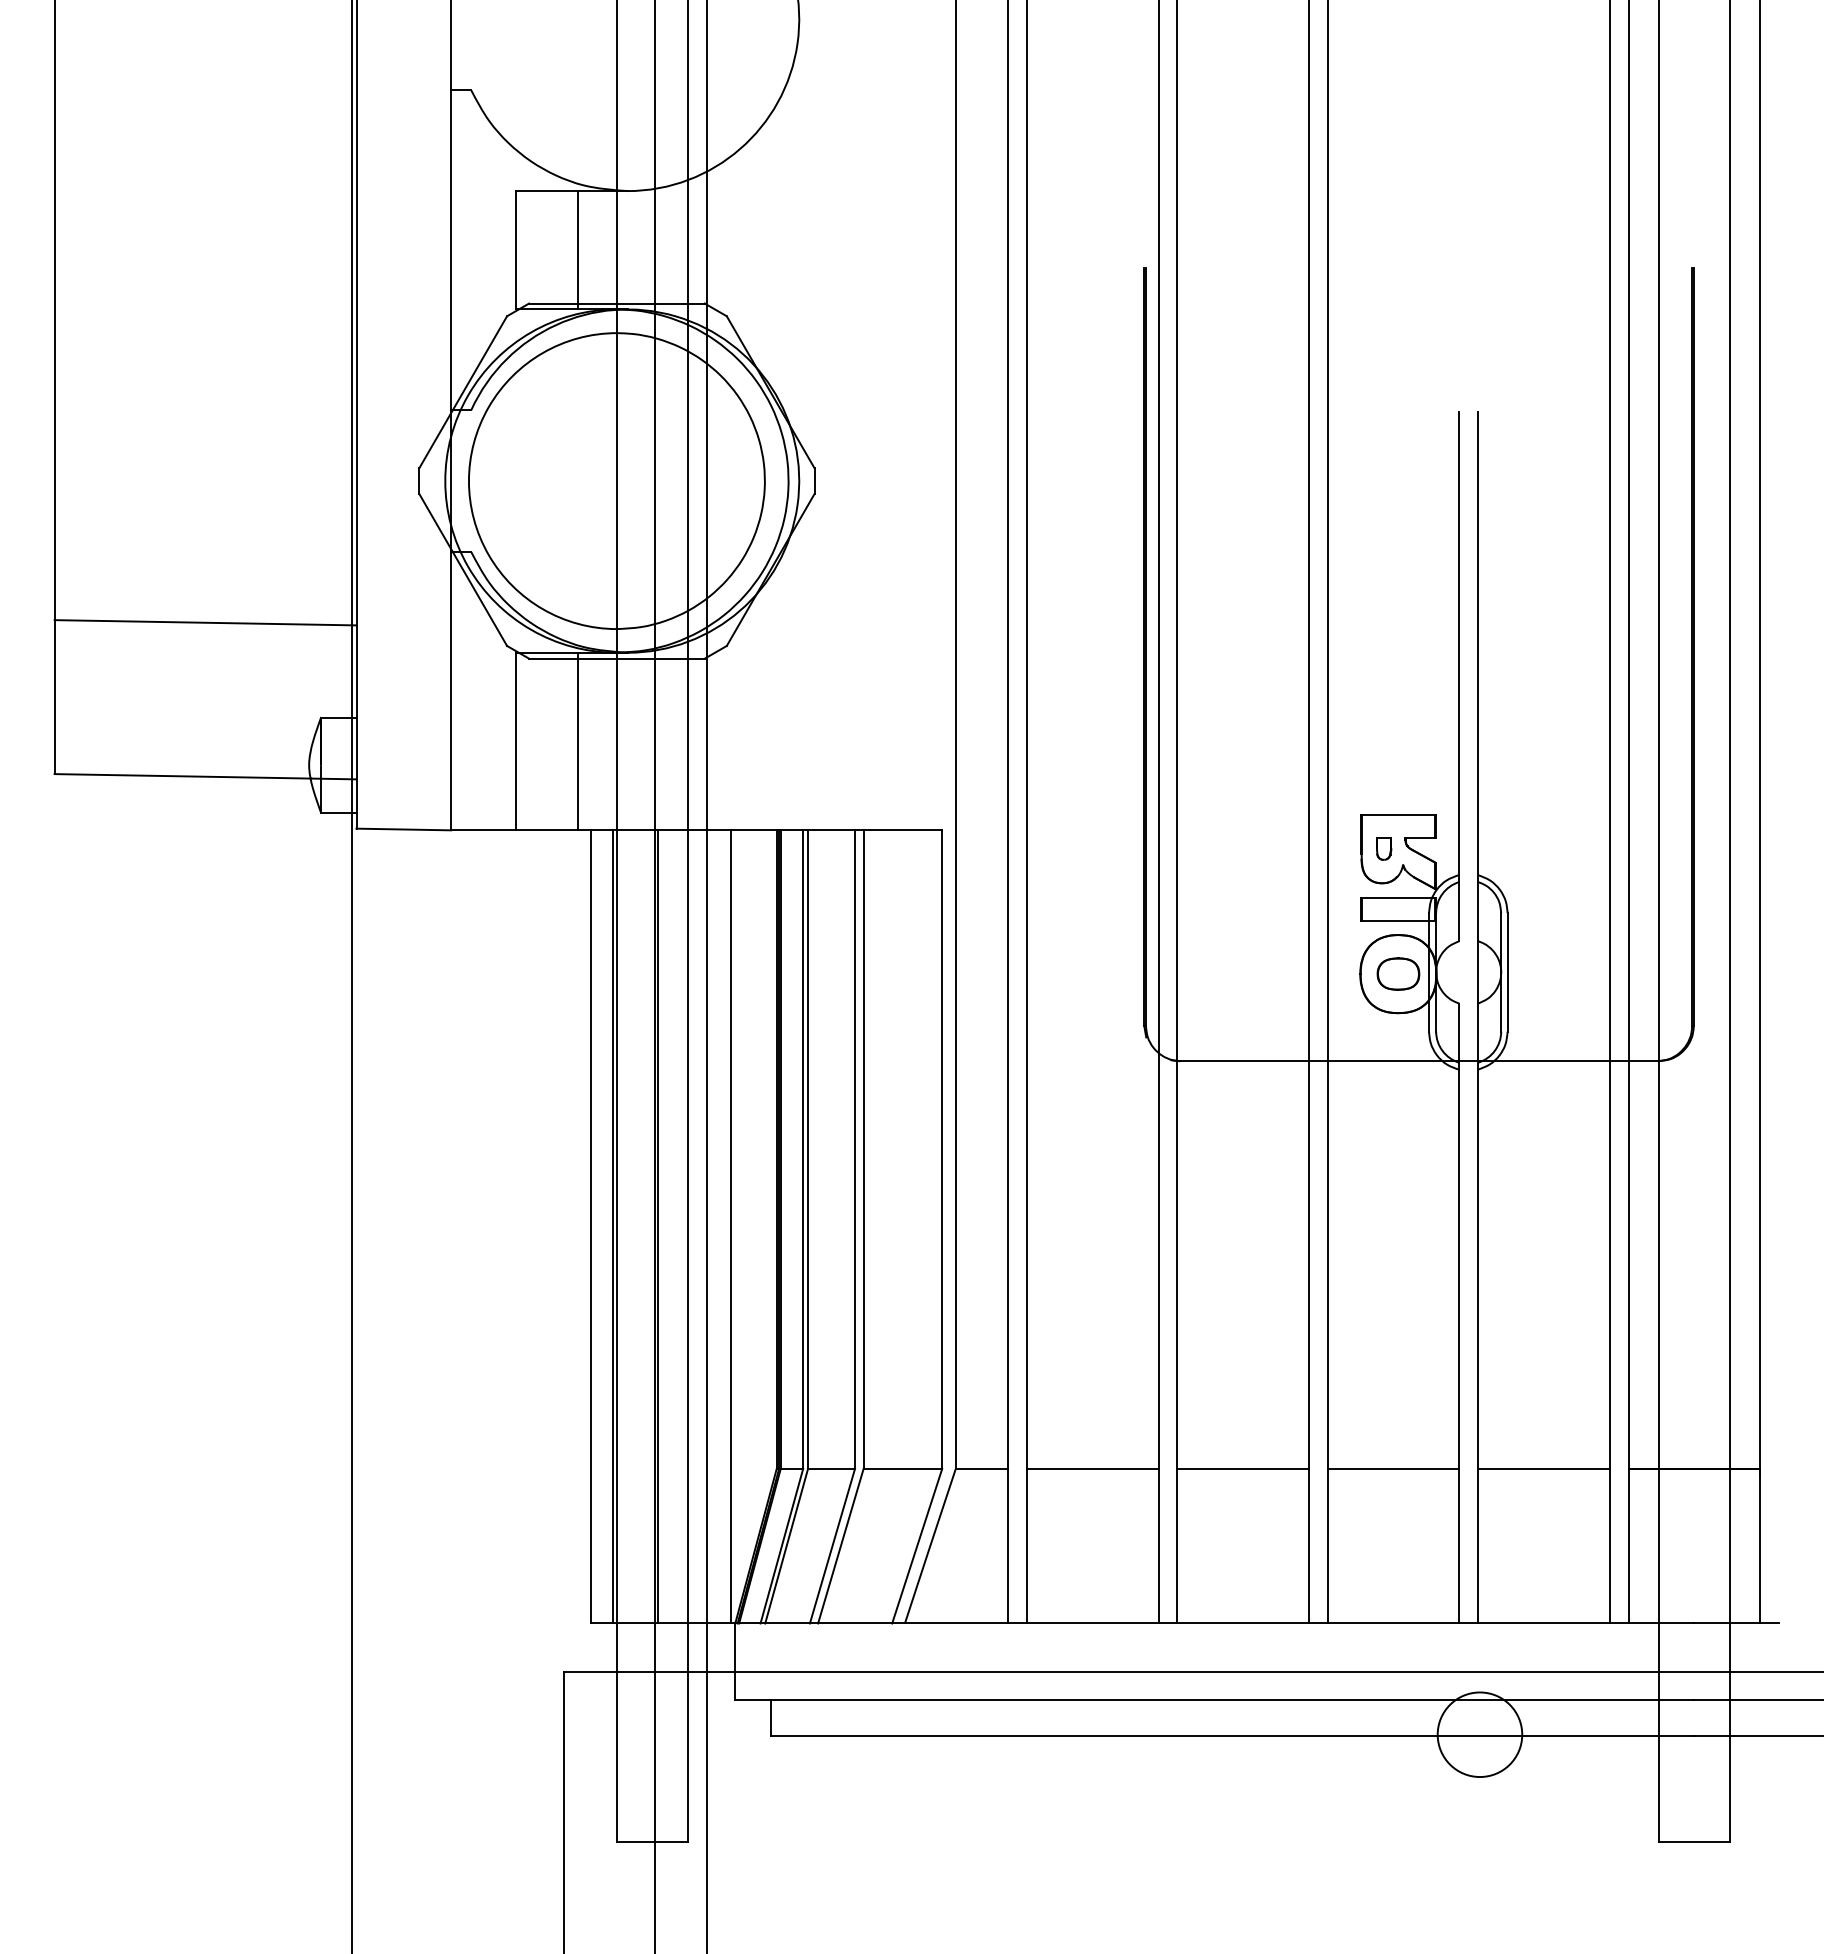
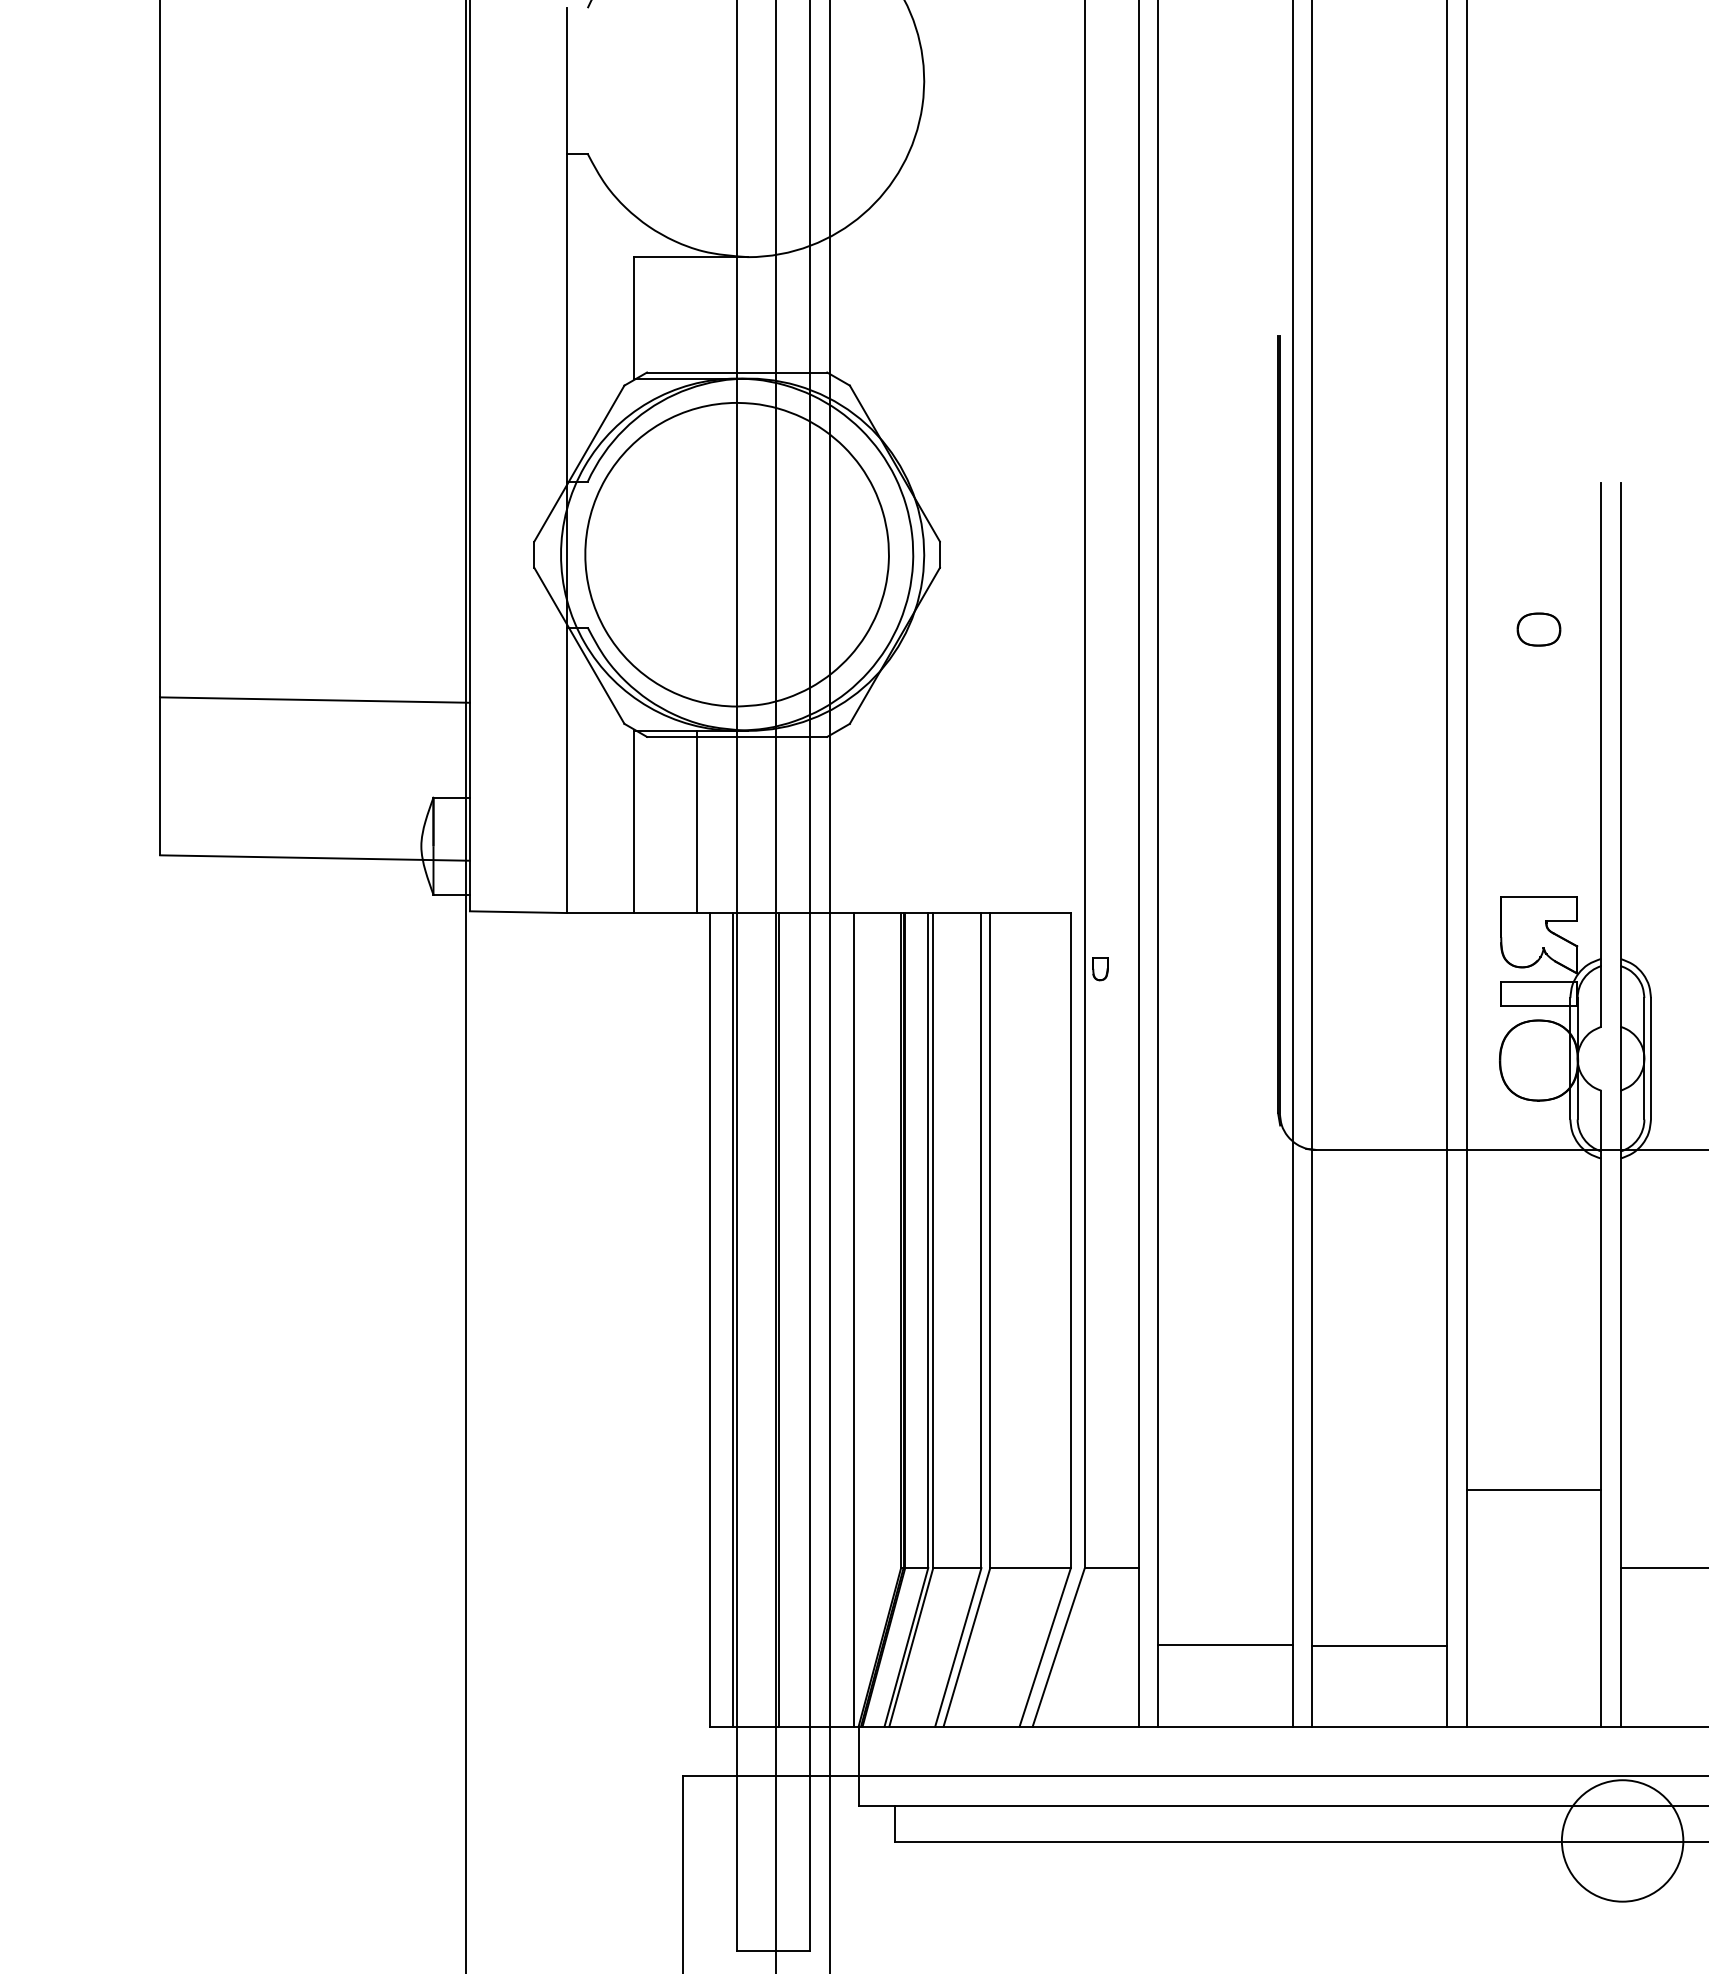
line: (577, 250) -> (696, 318), removed
part: (1384, 848) -> (1100, 968), moved
part: (1398, 973) -> (1539, 628), moved
line: (1092, 1468) -> (1225, 1644), moved
line: (1242, 1468) -> (1378, 1645), moved
line: (1393, 1468) -> (1533, 1489), moved
circle: (1479, 1734) -> (1622, 1840), size x1.4

